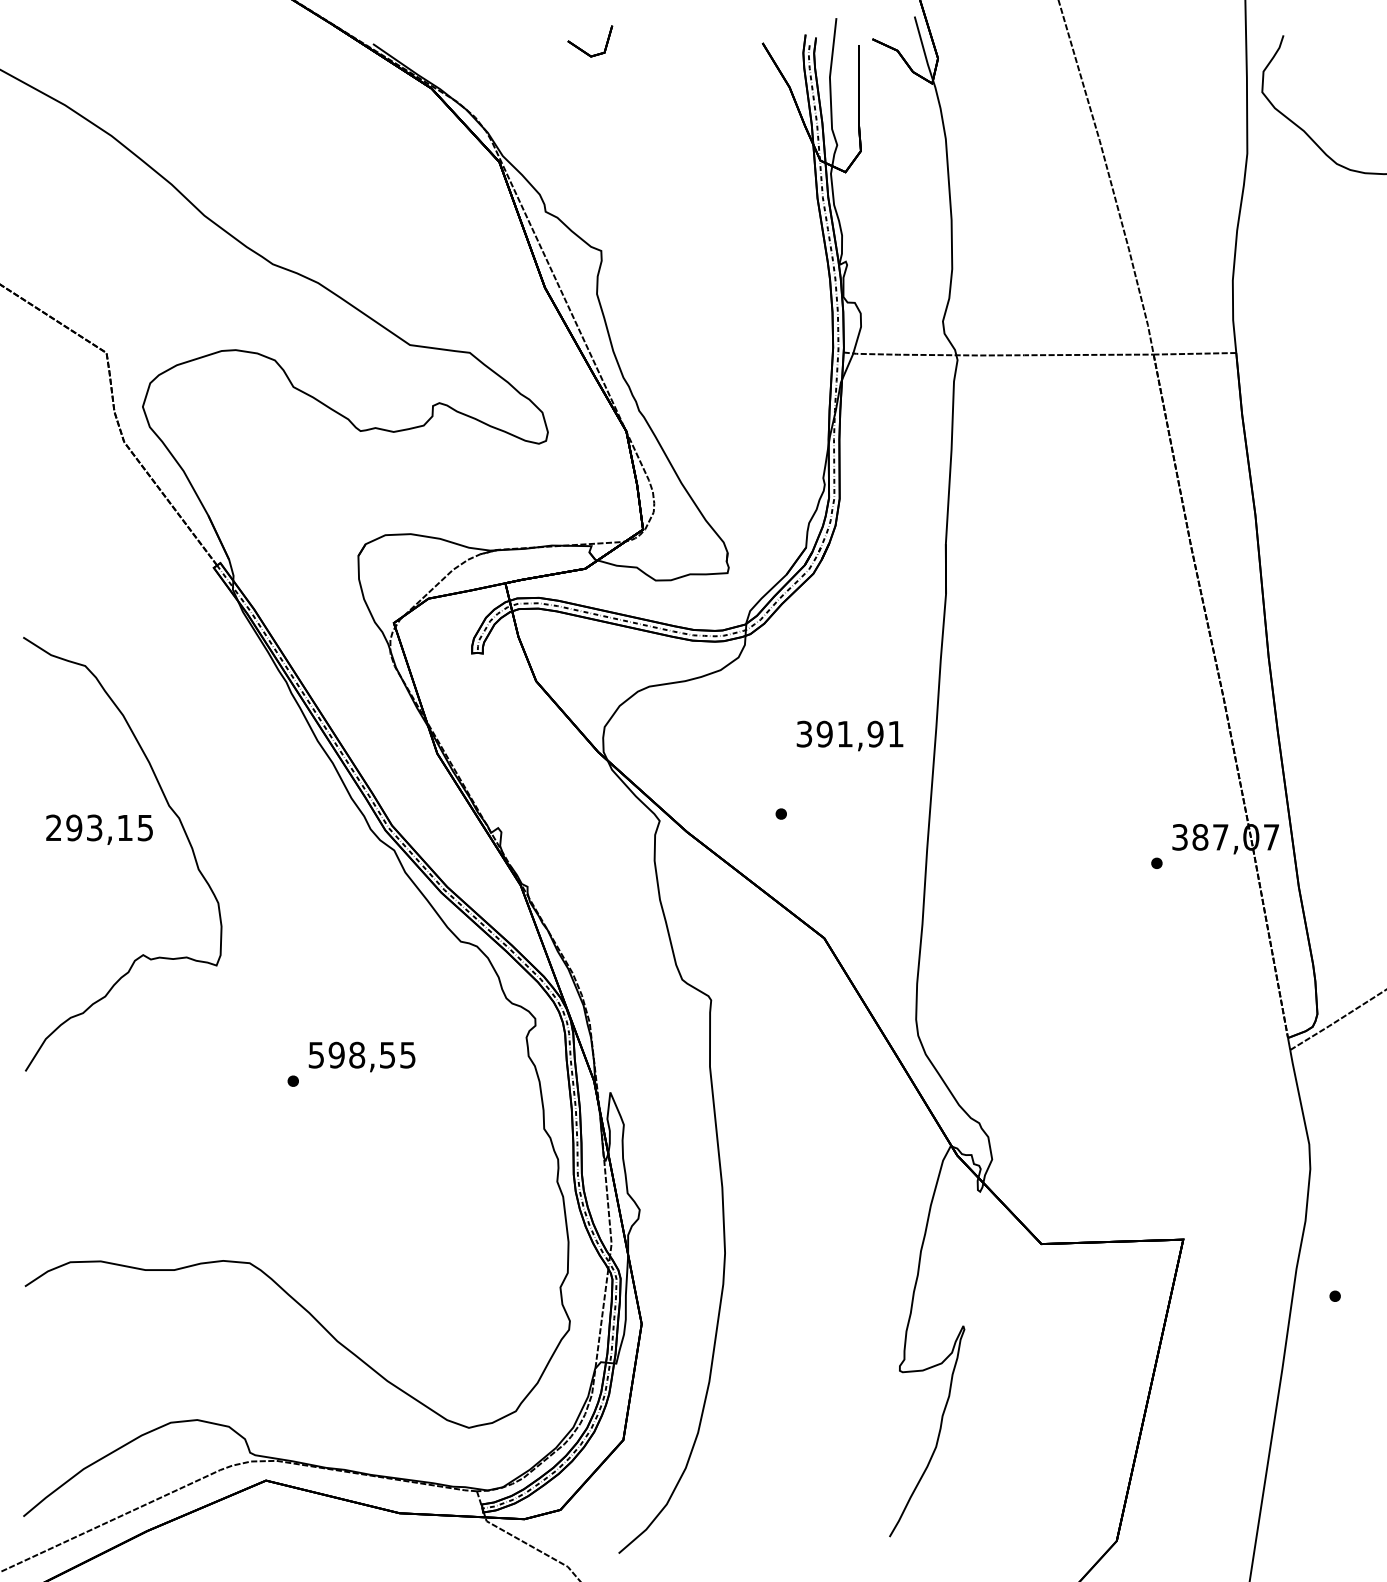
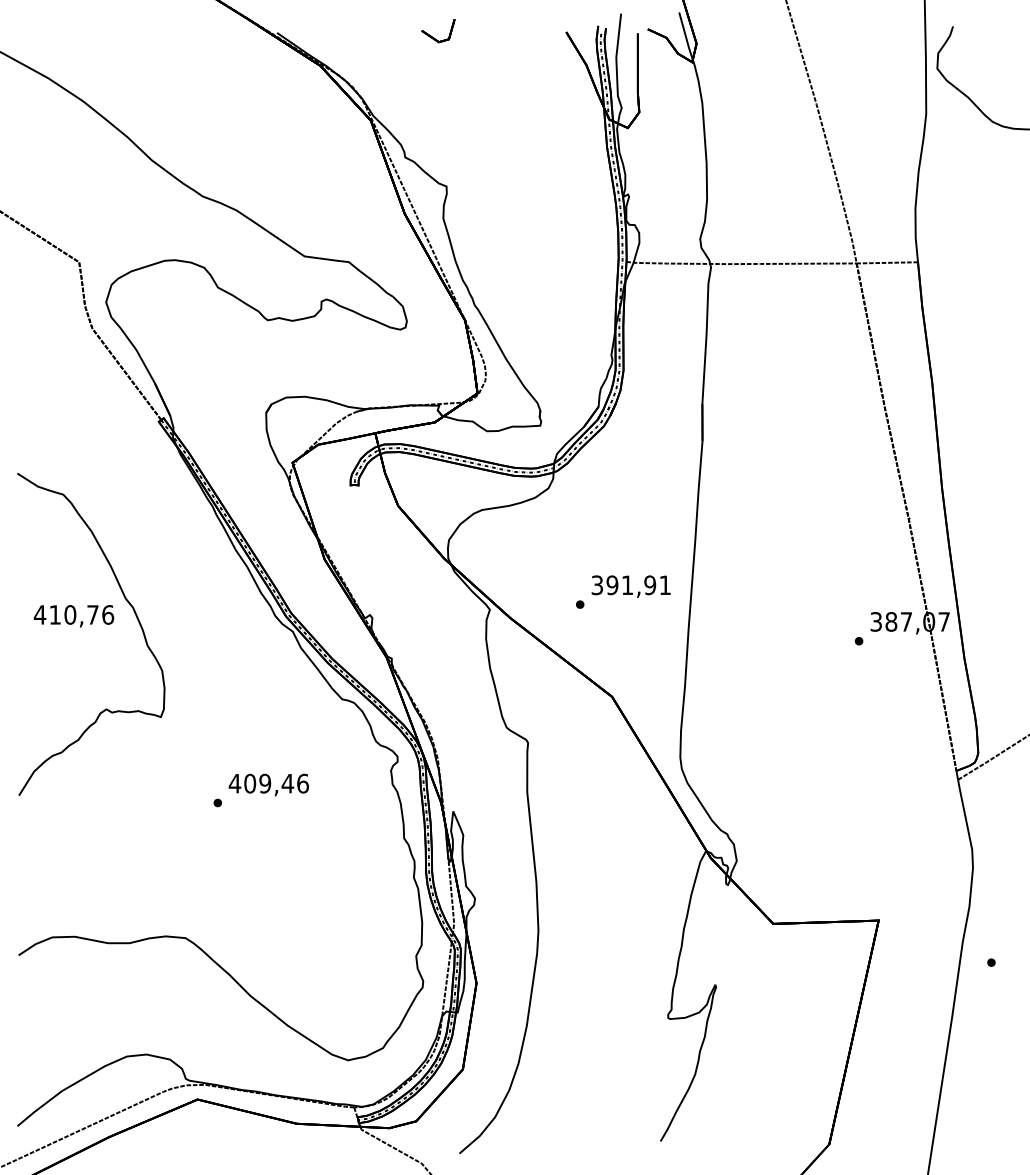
text: (849, 735) -> (630, 586), moved
text: (98, 827) -> (73, 614), 293,15 -> 410,76
text: (361, 1054) -> (268, 783), 598,55 -> 409,46

